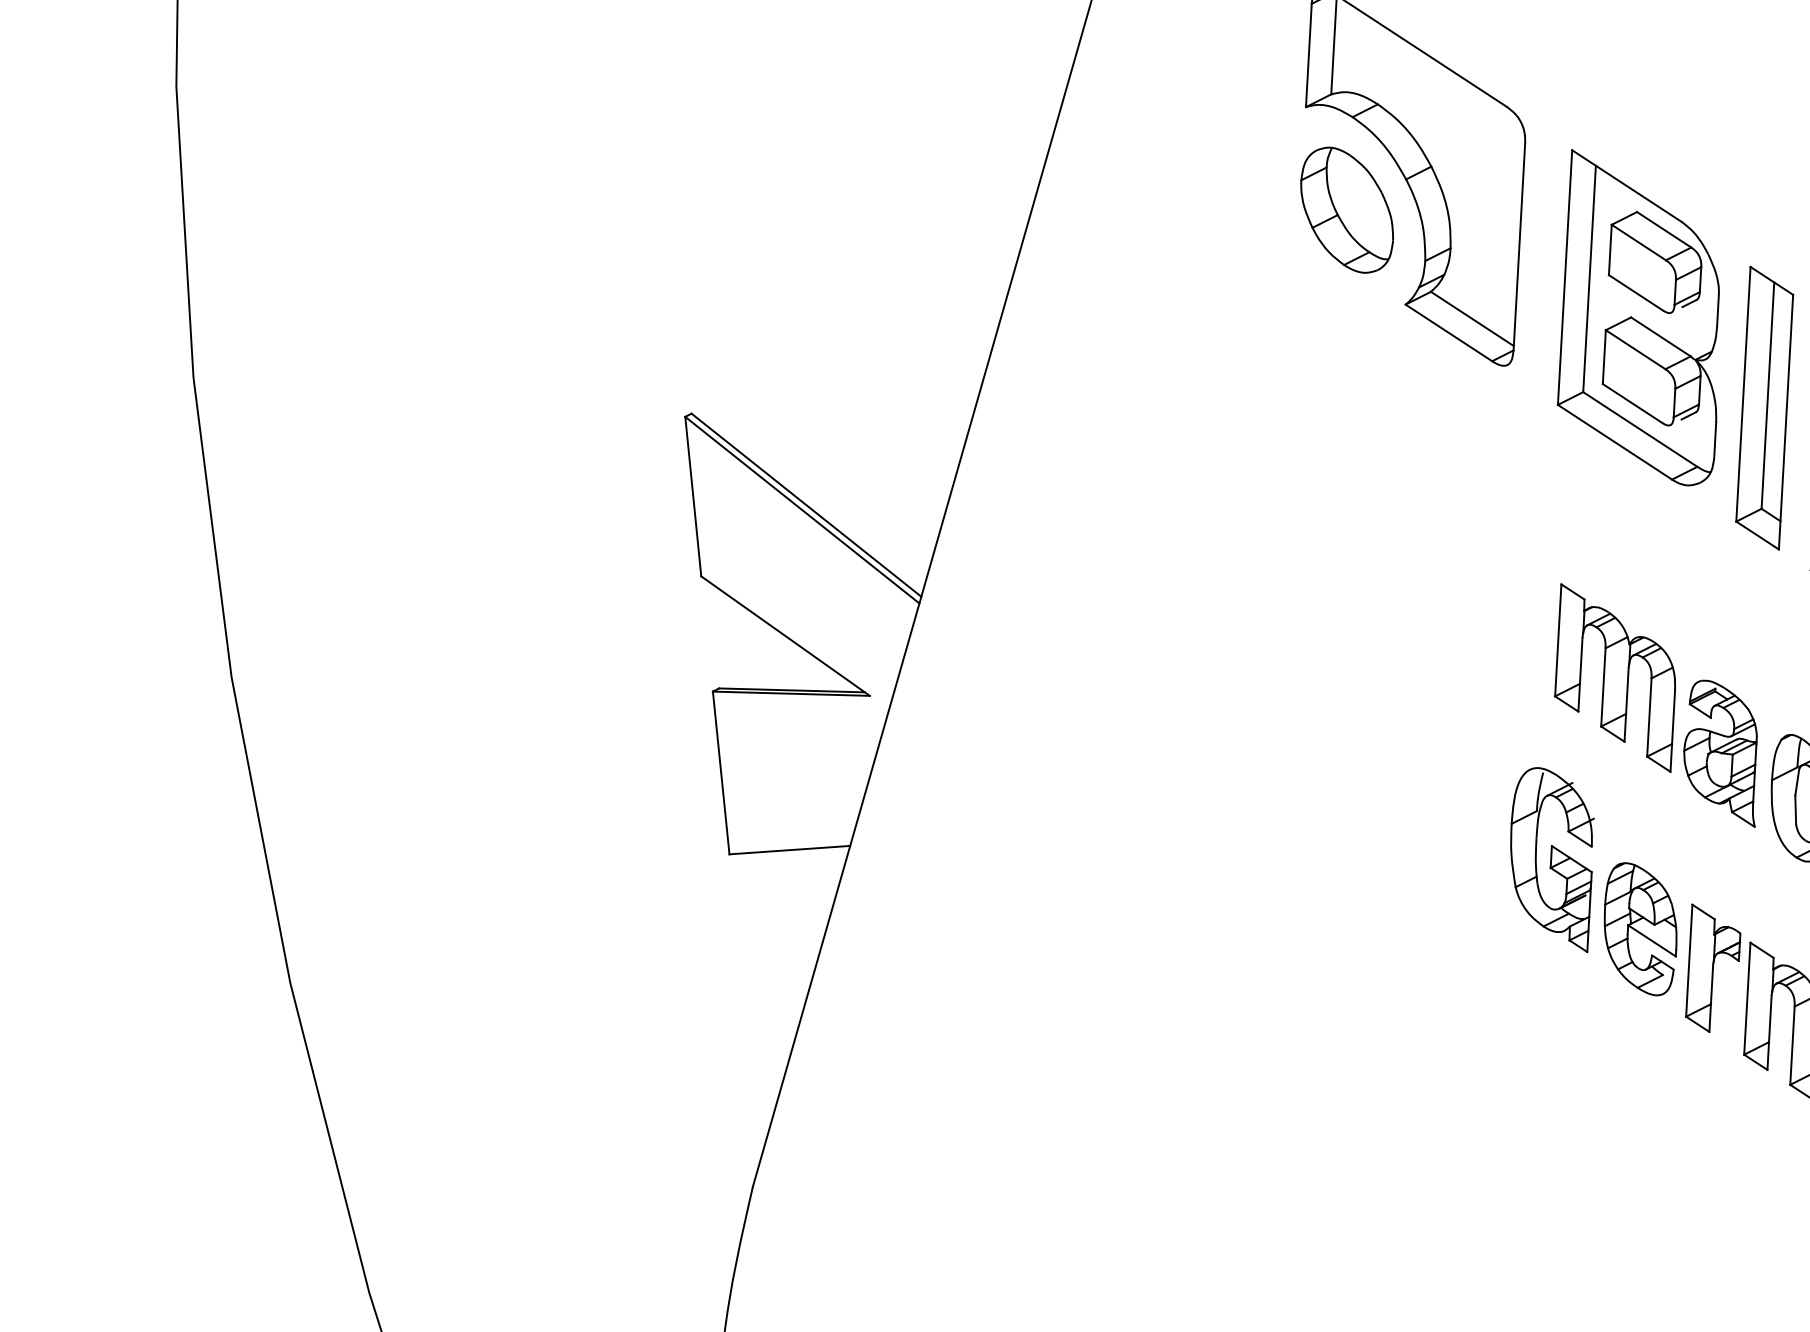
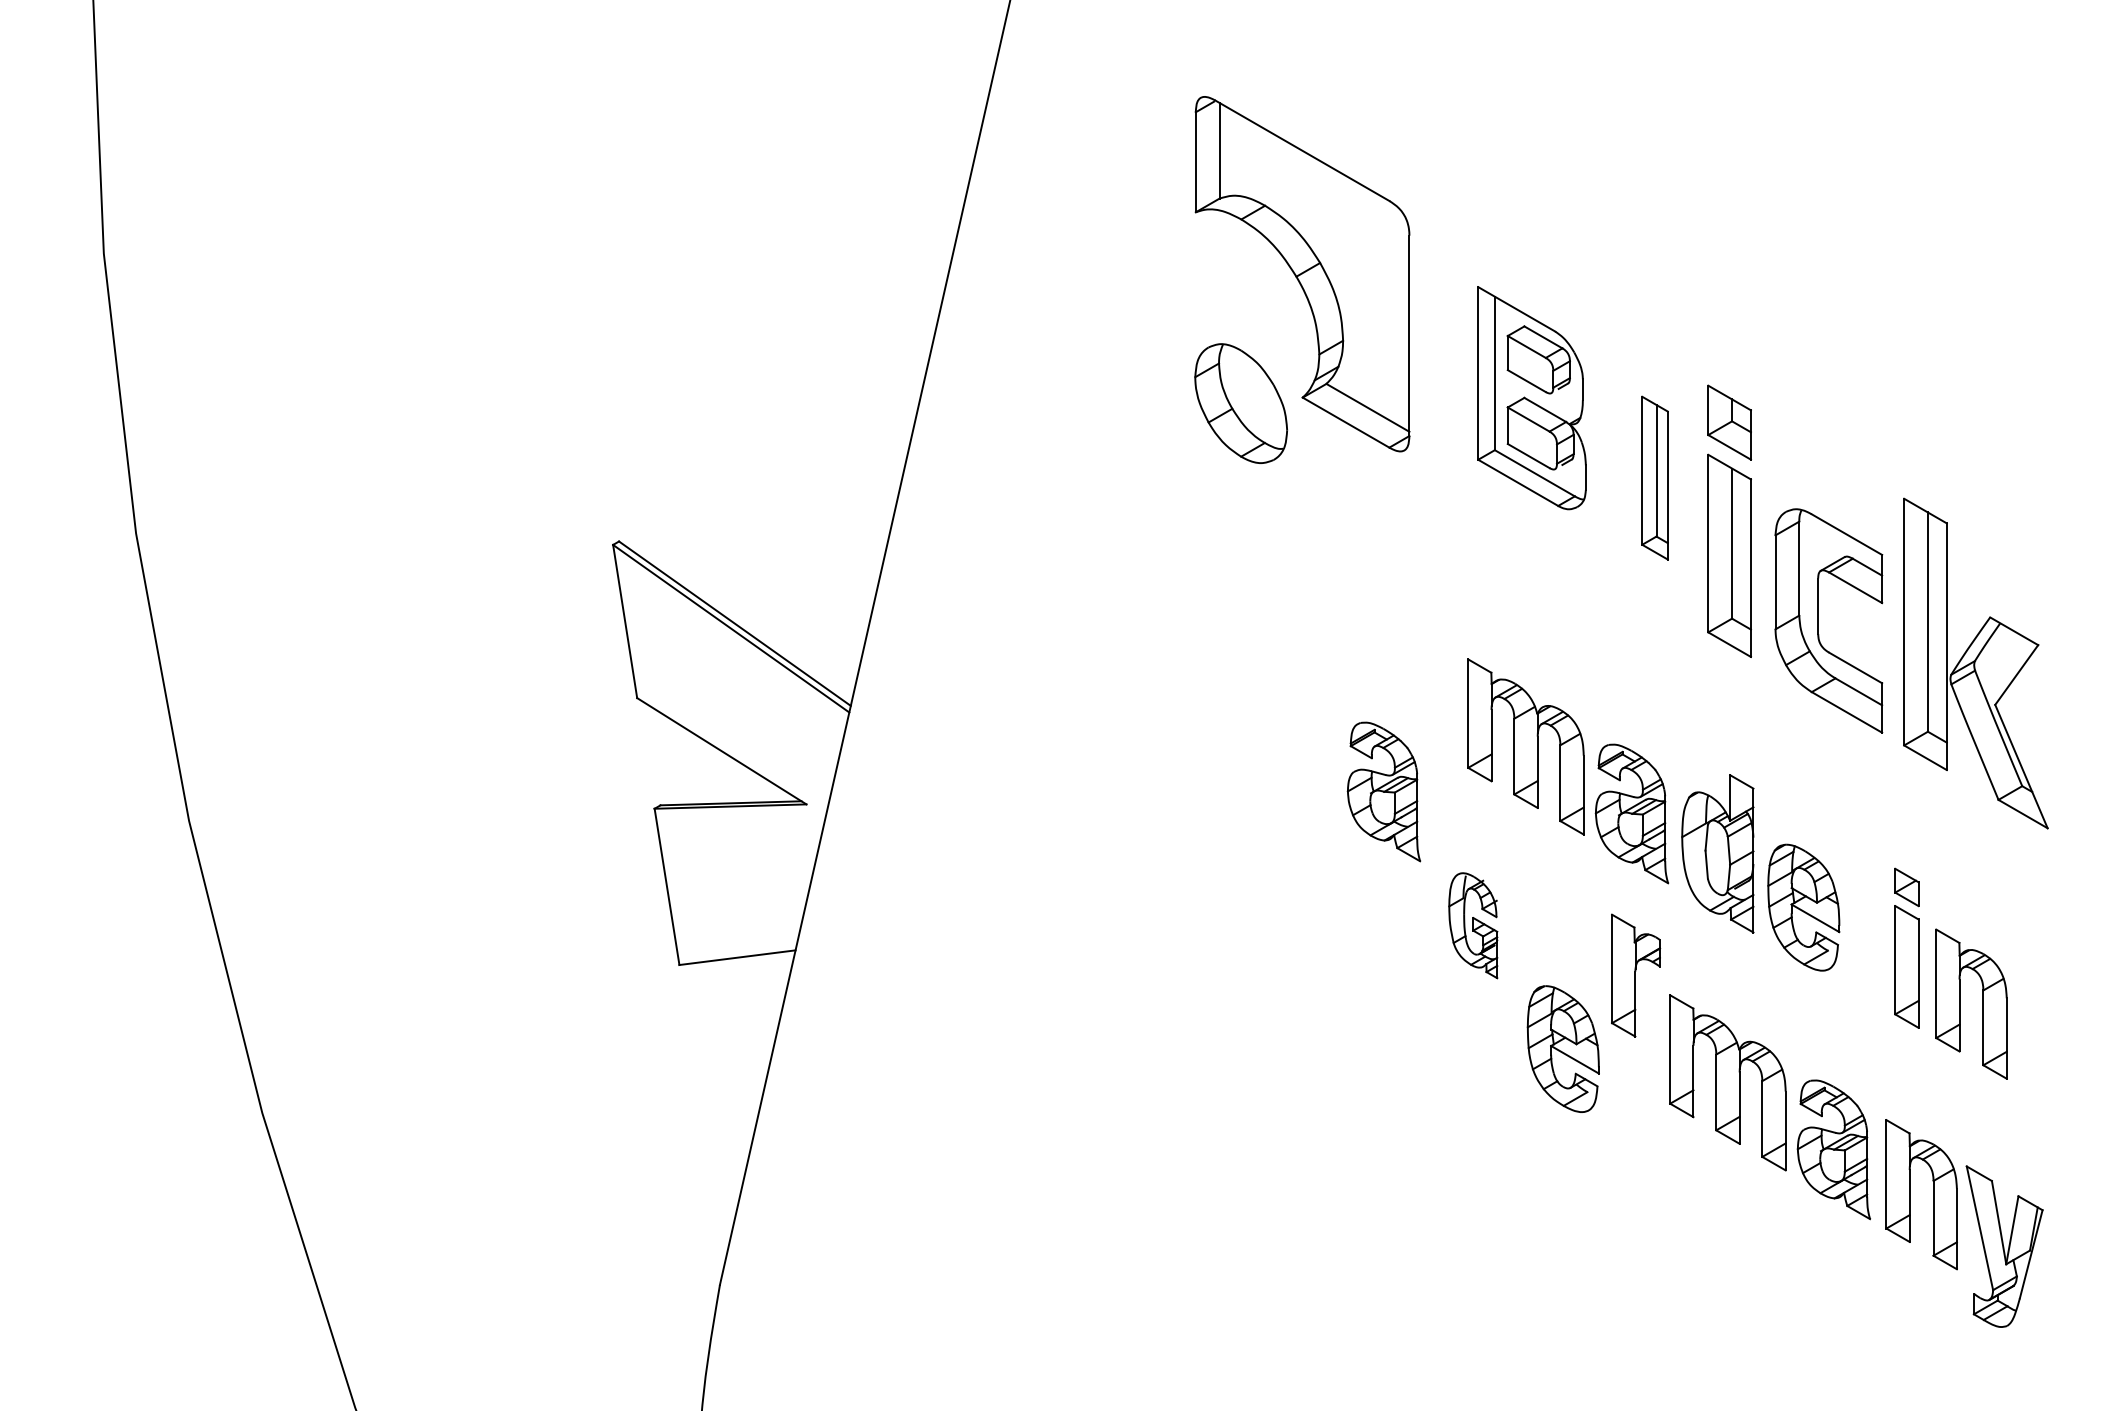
part: (1346, 210) -> (1240, 403), moved
part: (1641, 317) -> (1531, 397), size x0.7
part: (1764, 407) -> (1654, 477), size x0.6
part: (1466, 715) -> (1383, 791), added
part: (1551, 859) -> (1473, 925), size x0.6
part: (1639, 928) -> (1562, 1048), moved
part: (1714, 968) -> (1636, 975), moved

